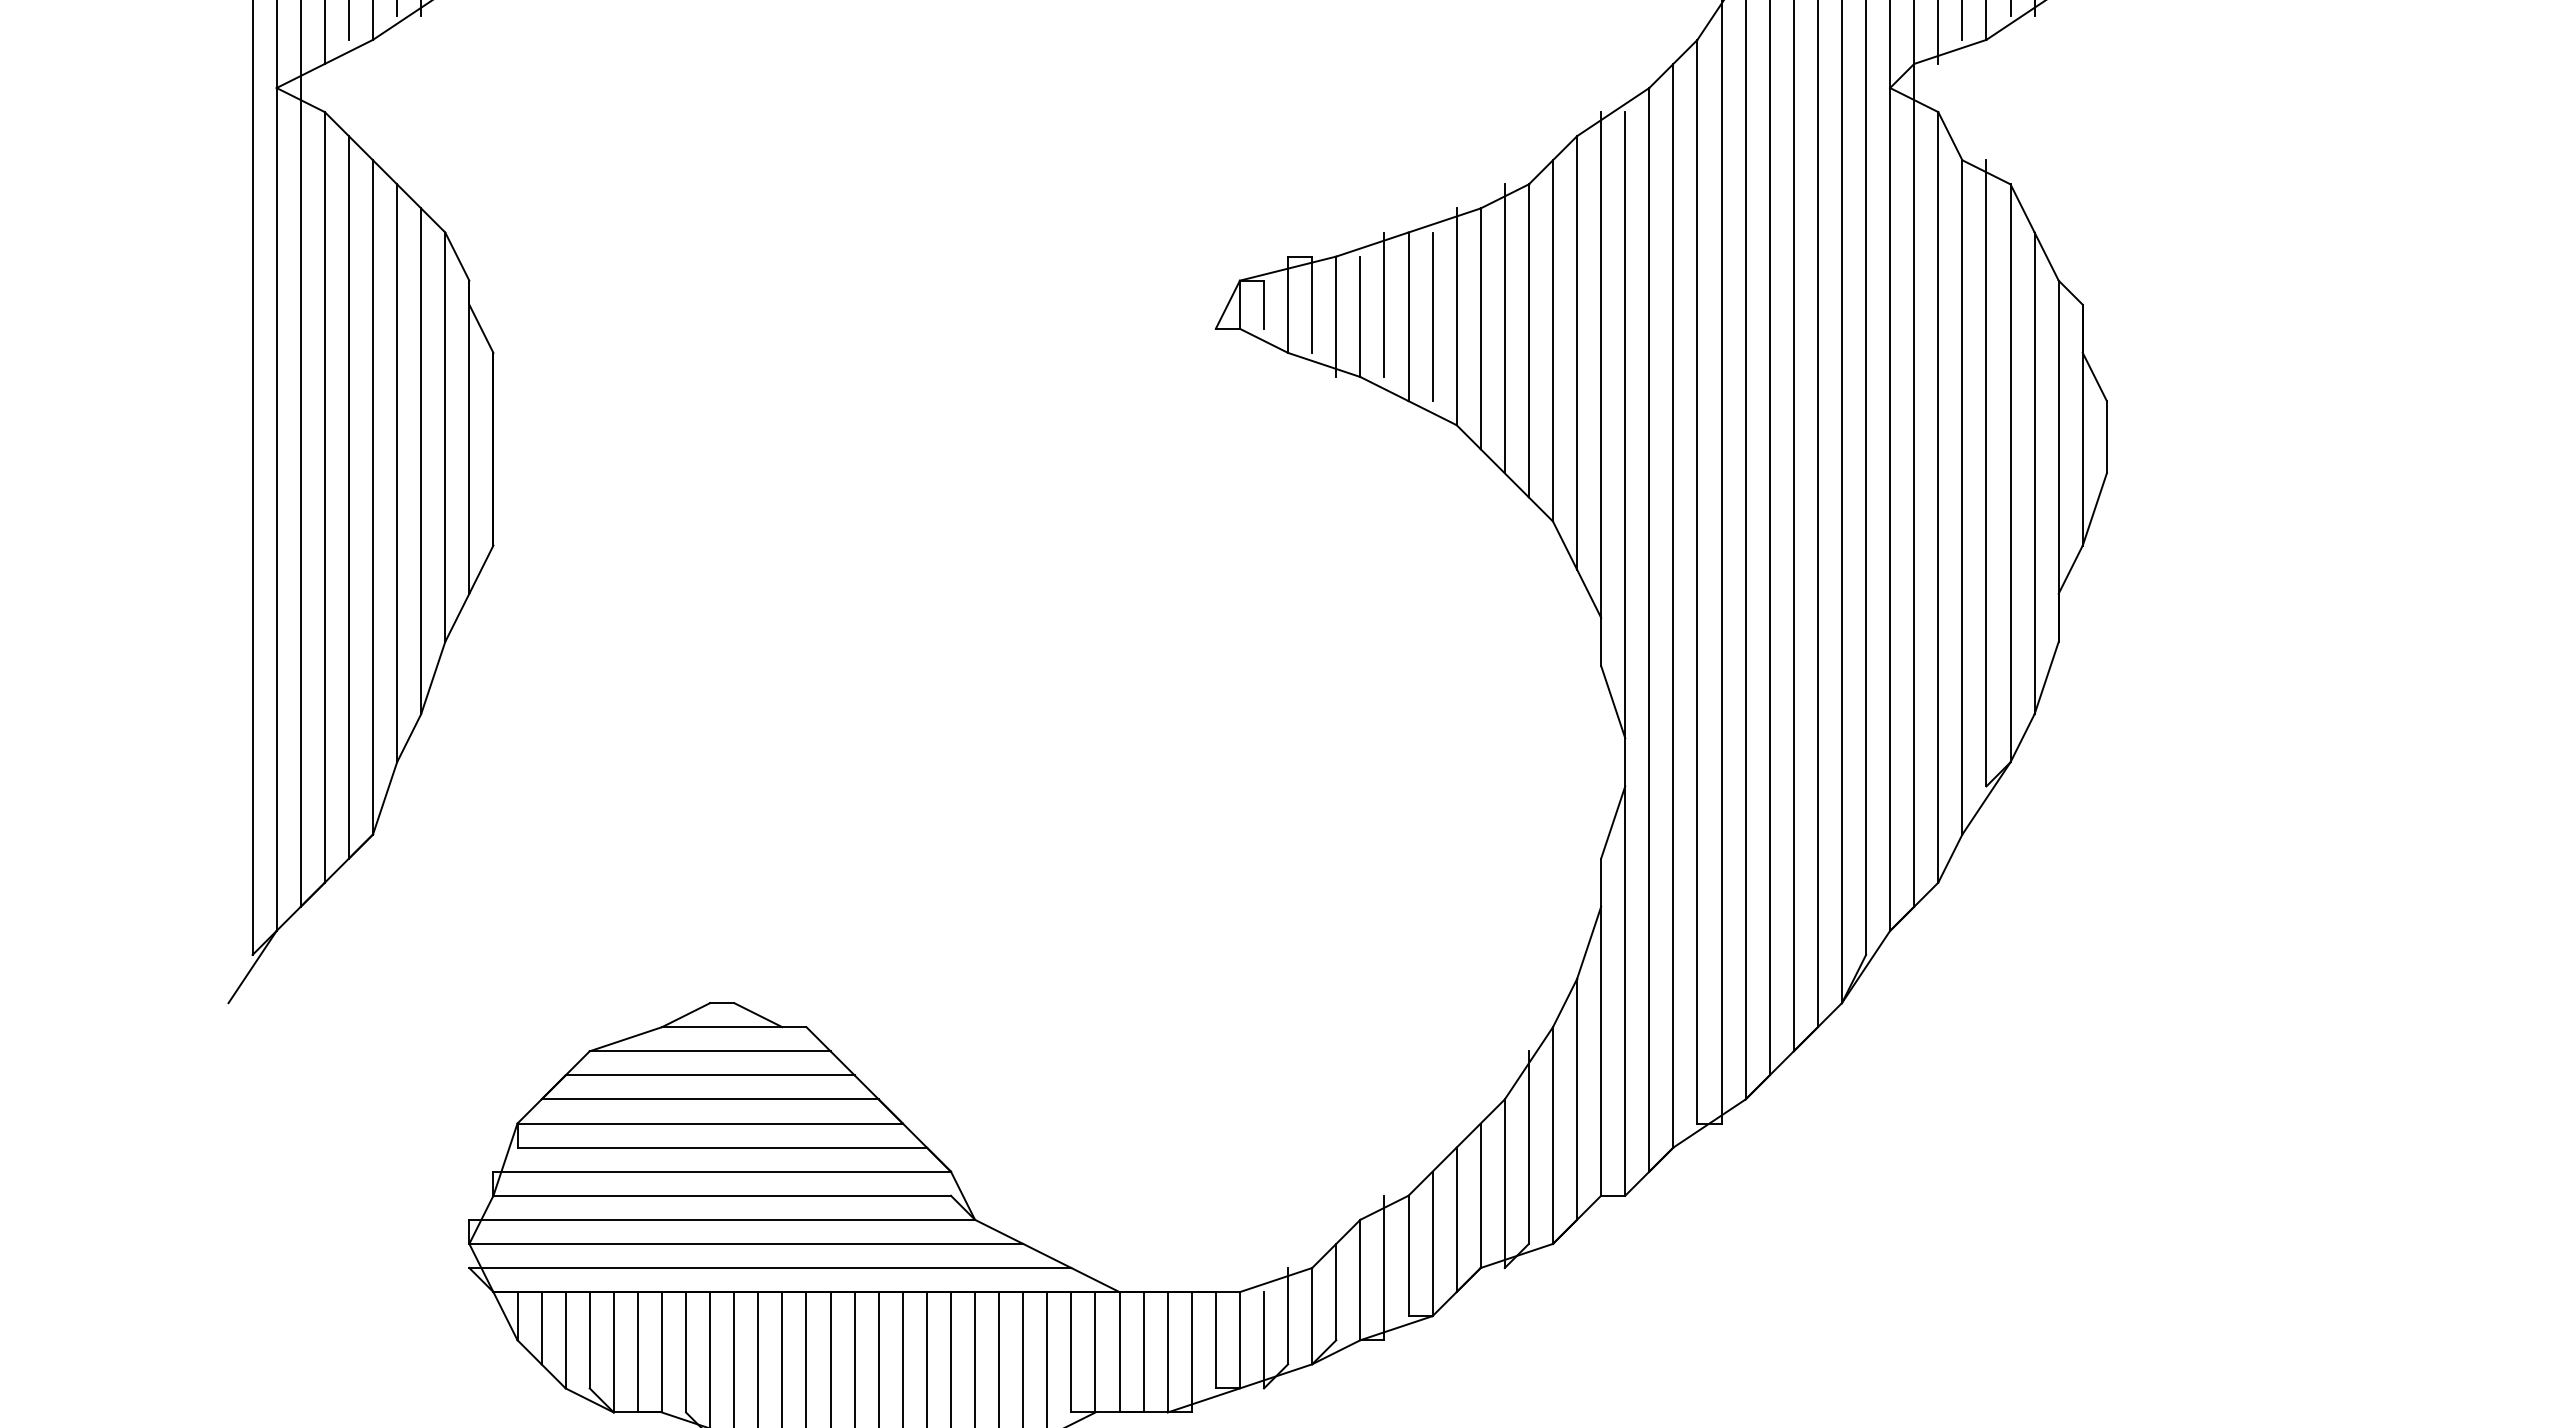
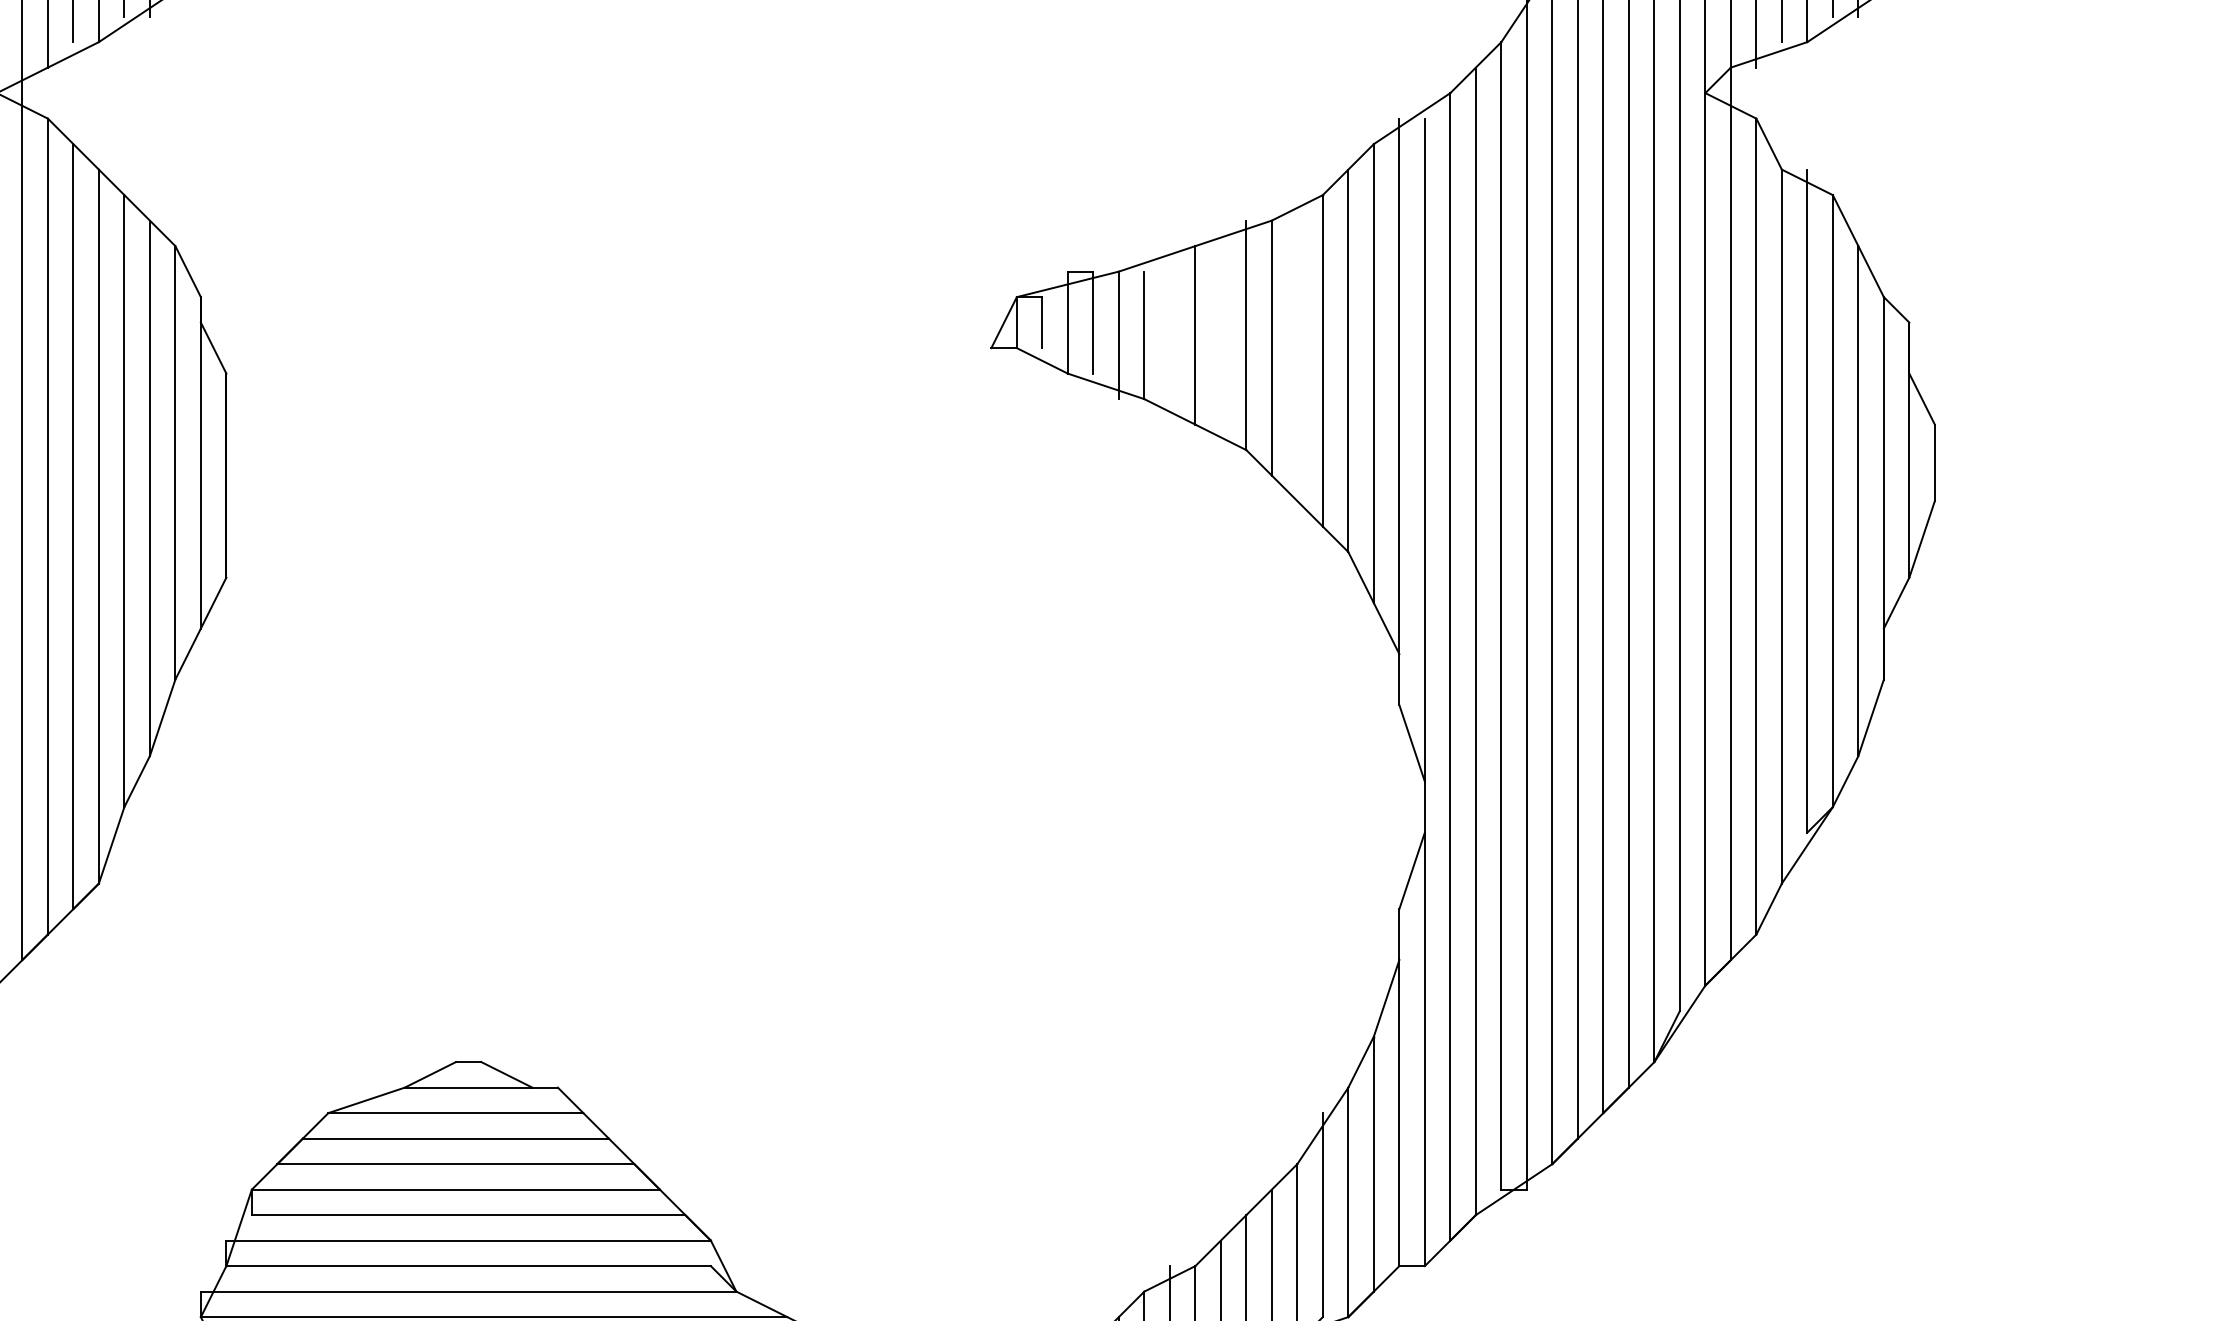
line: (1384, 304) -> (1169, 322), removed
line: (1432, 316) -> (1220, 335), removed
line: (1504, 328) -> (1297, 347), removed

